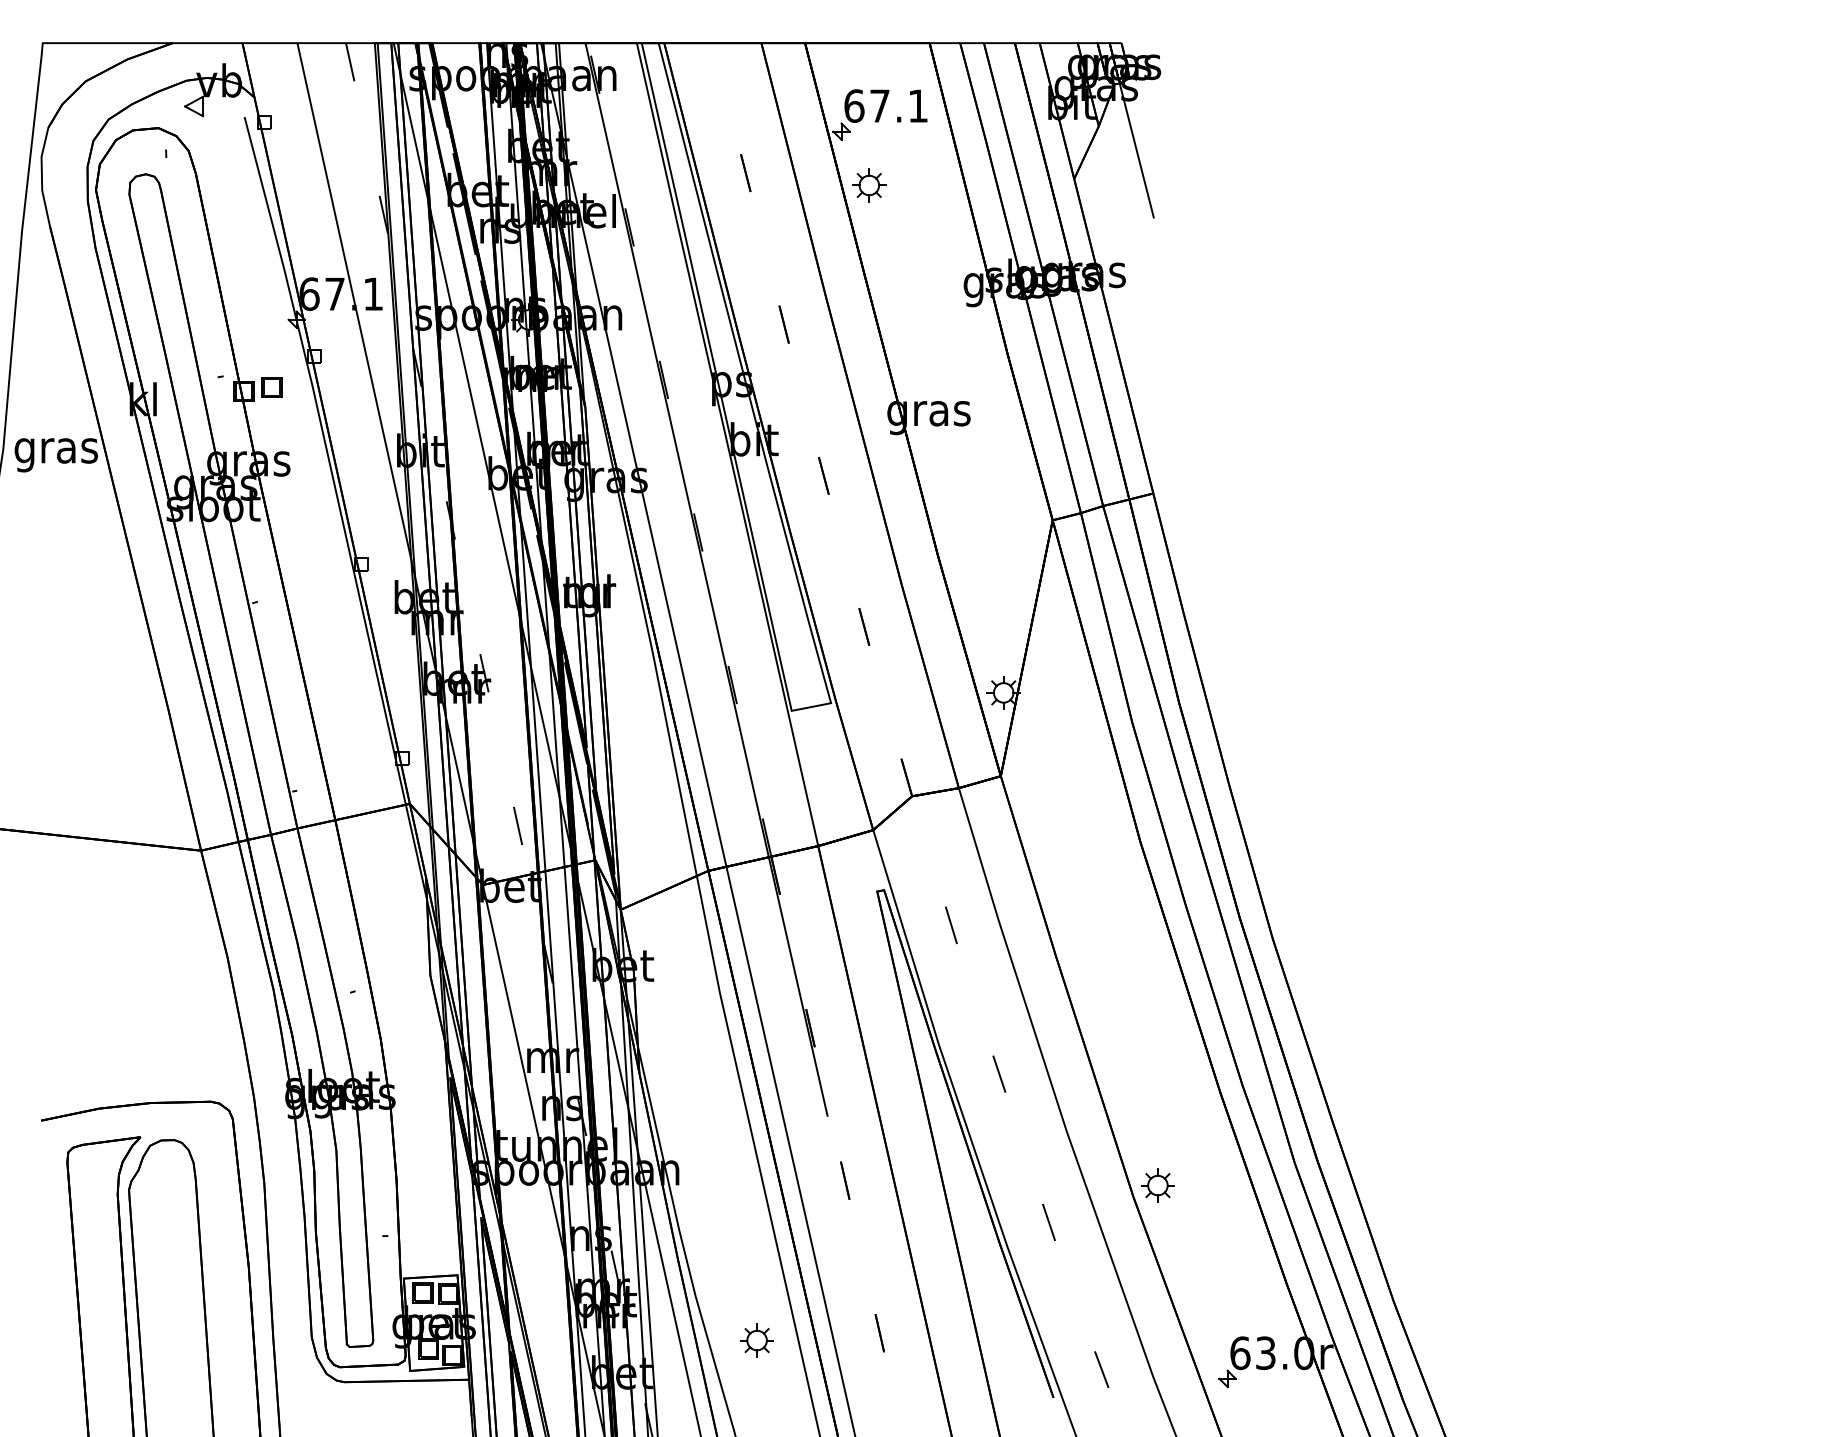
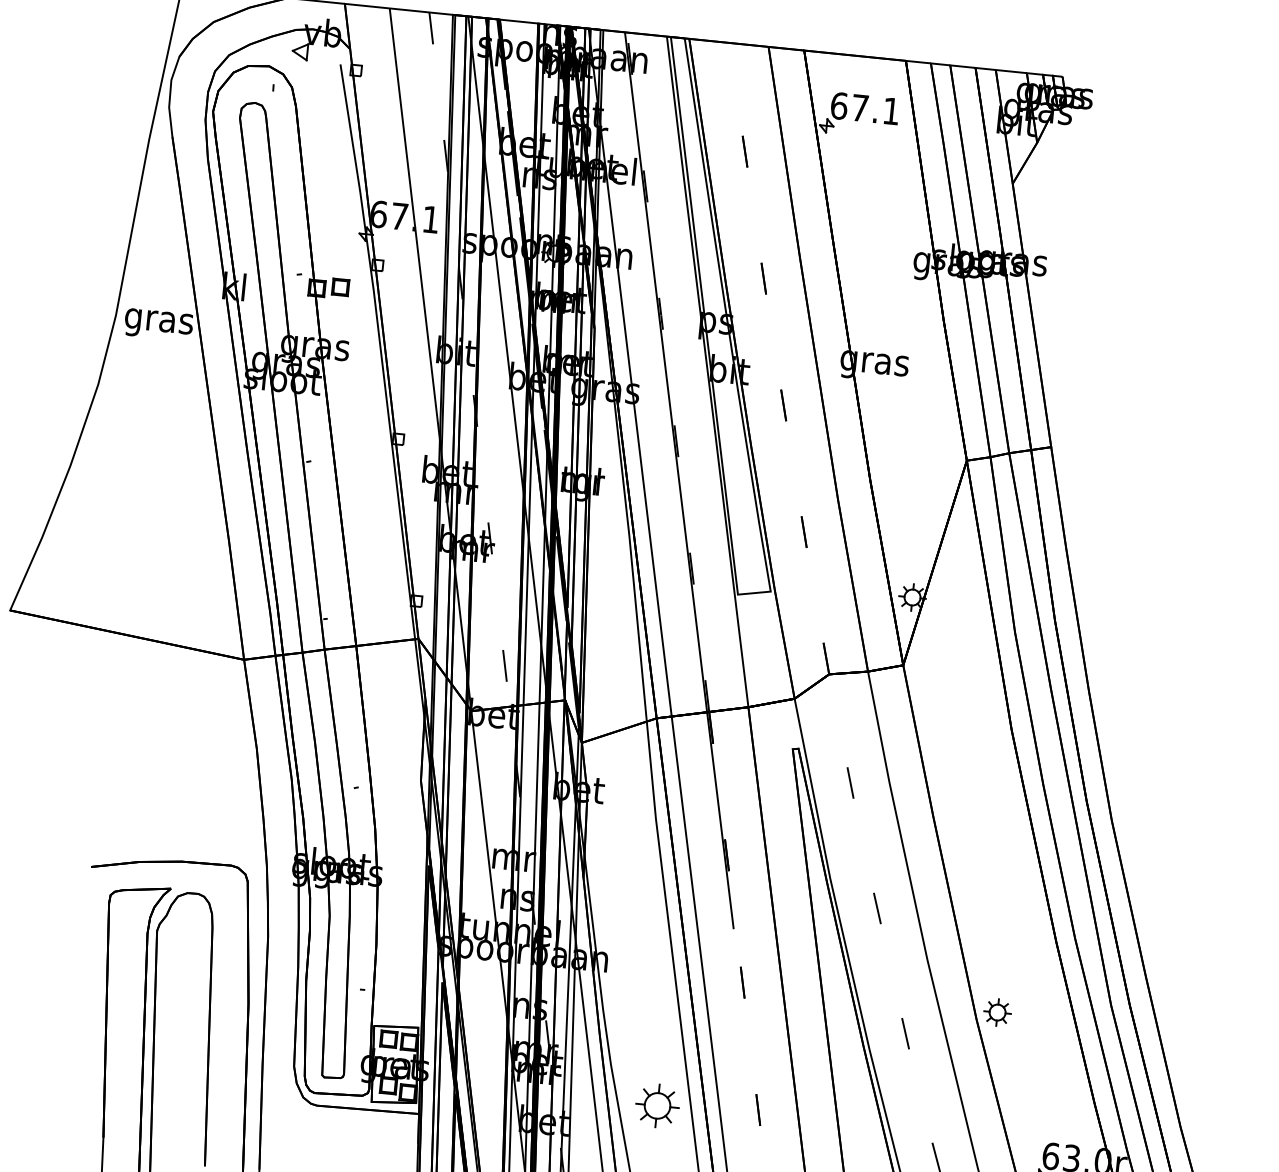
line: (1135, 148) -> (1065, 163), removed
part: (869, 185) -> (845, 172), removed
part: (756, 1340) -> (656, 1105), size x1.6

